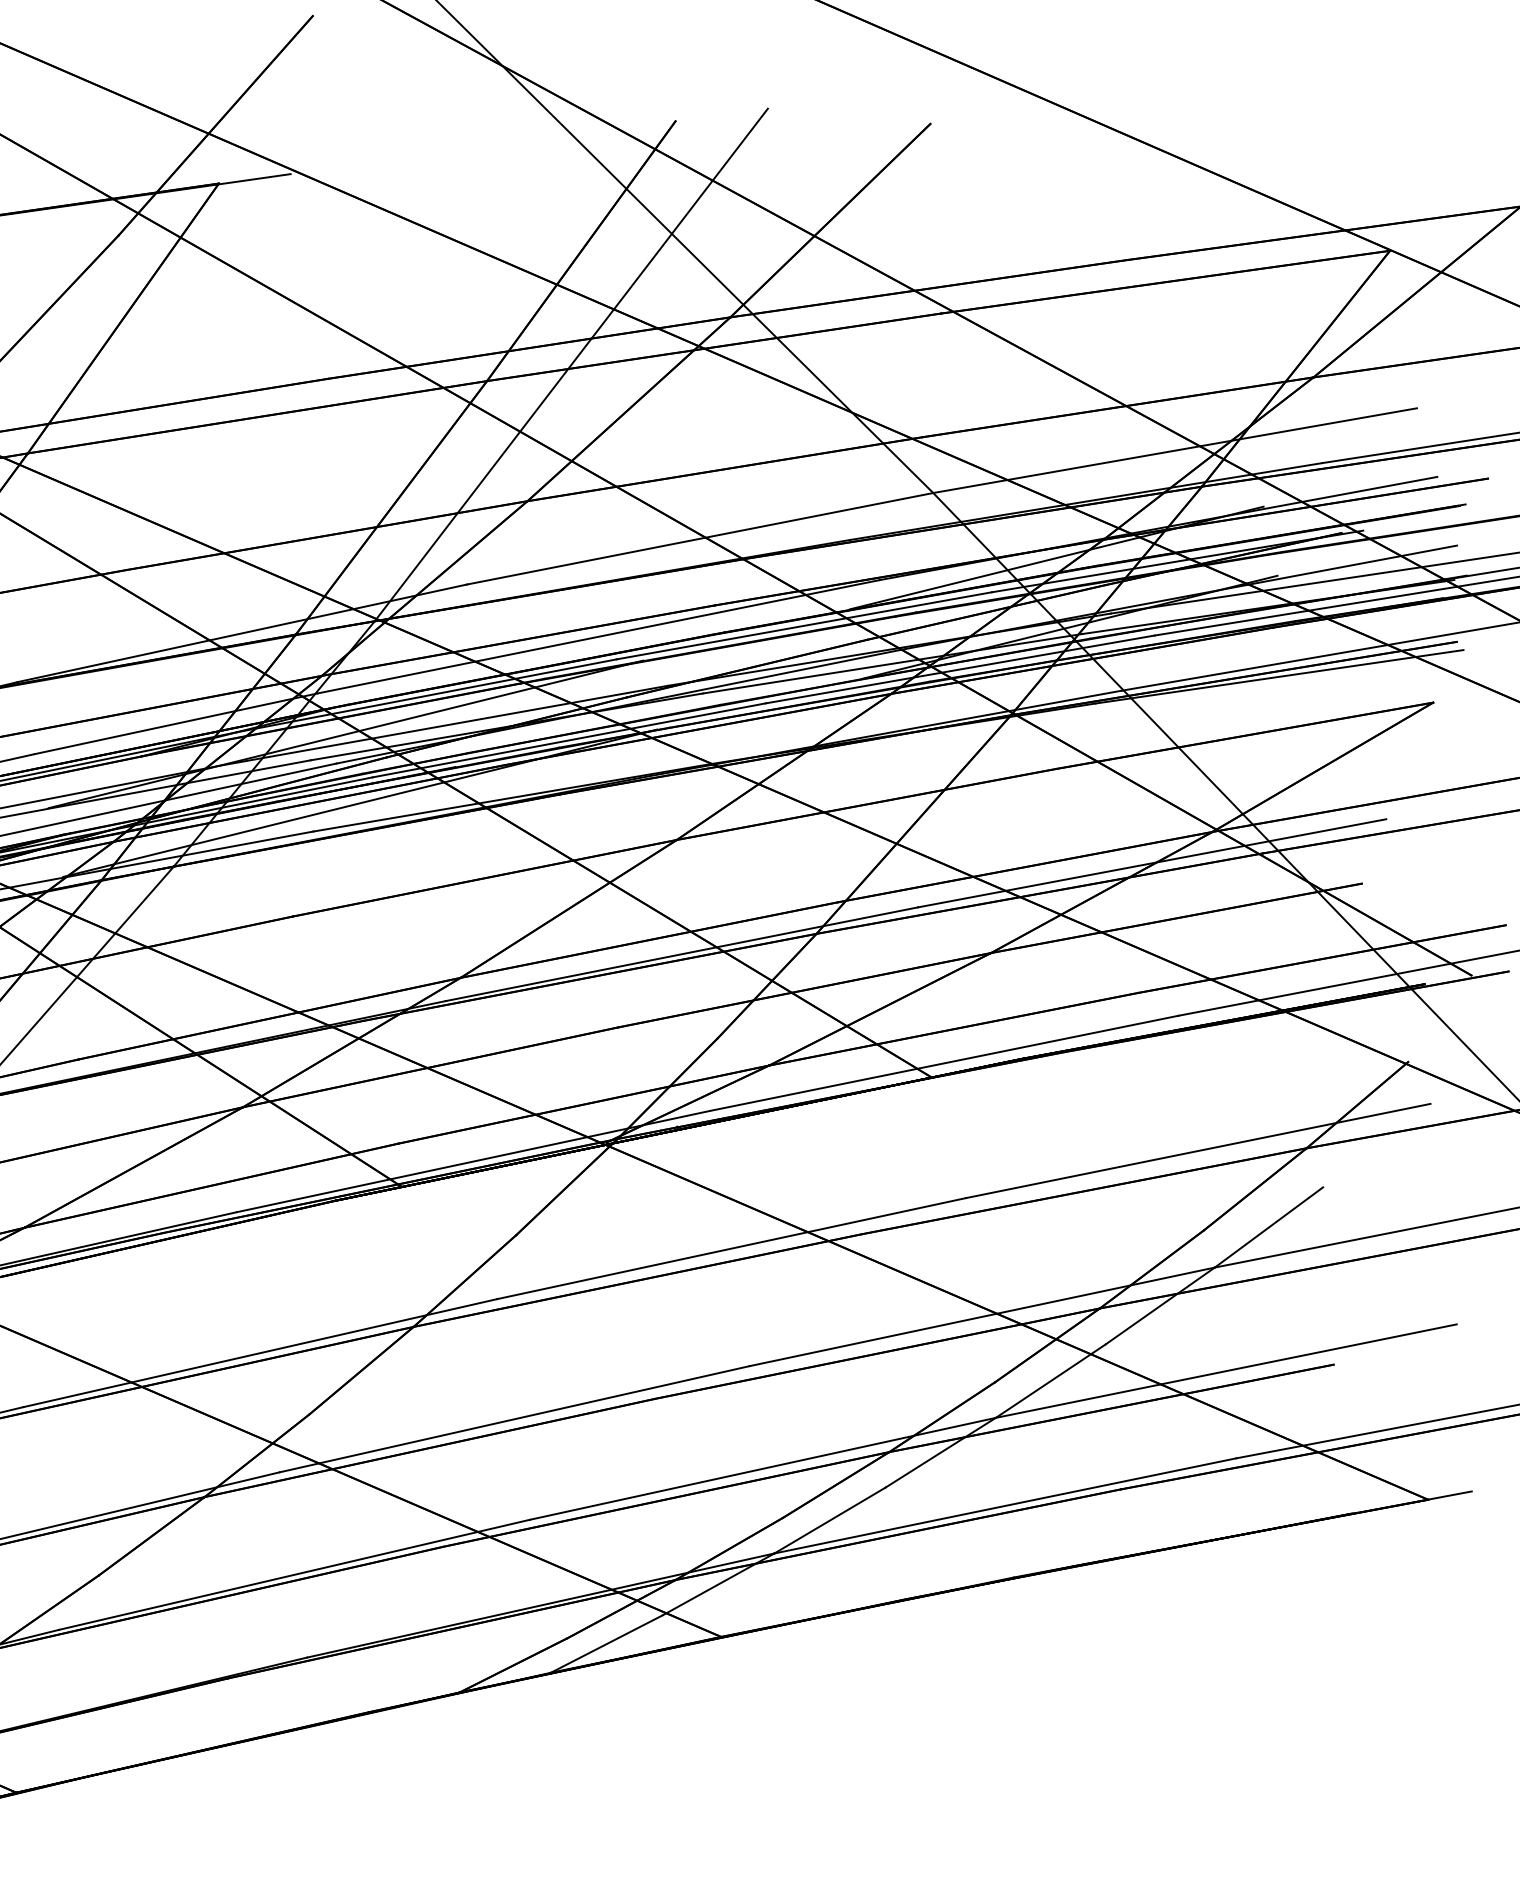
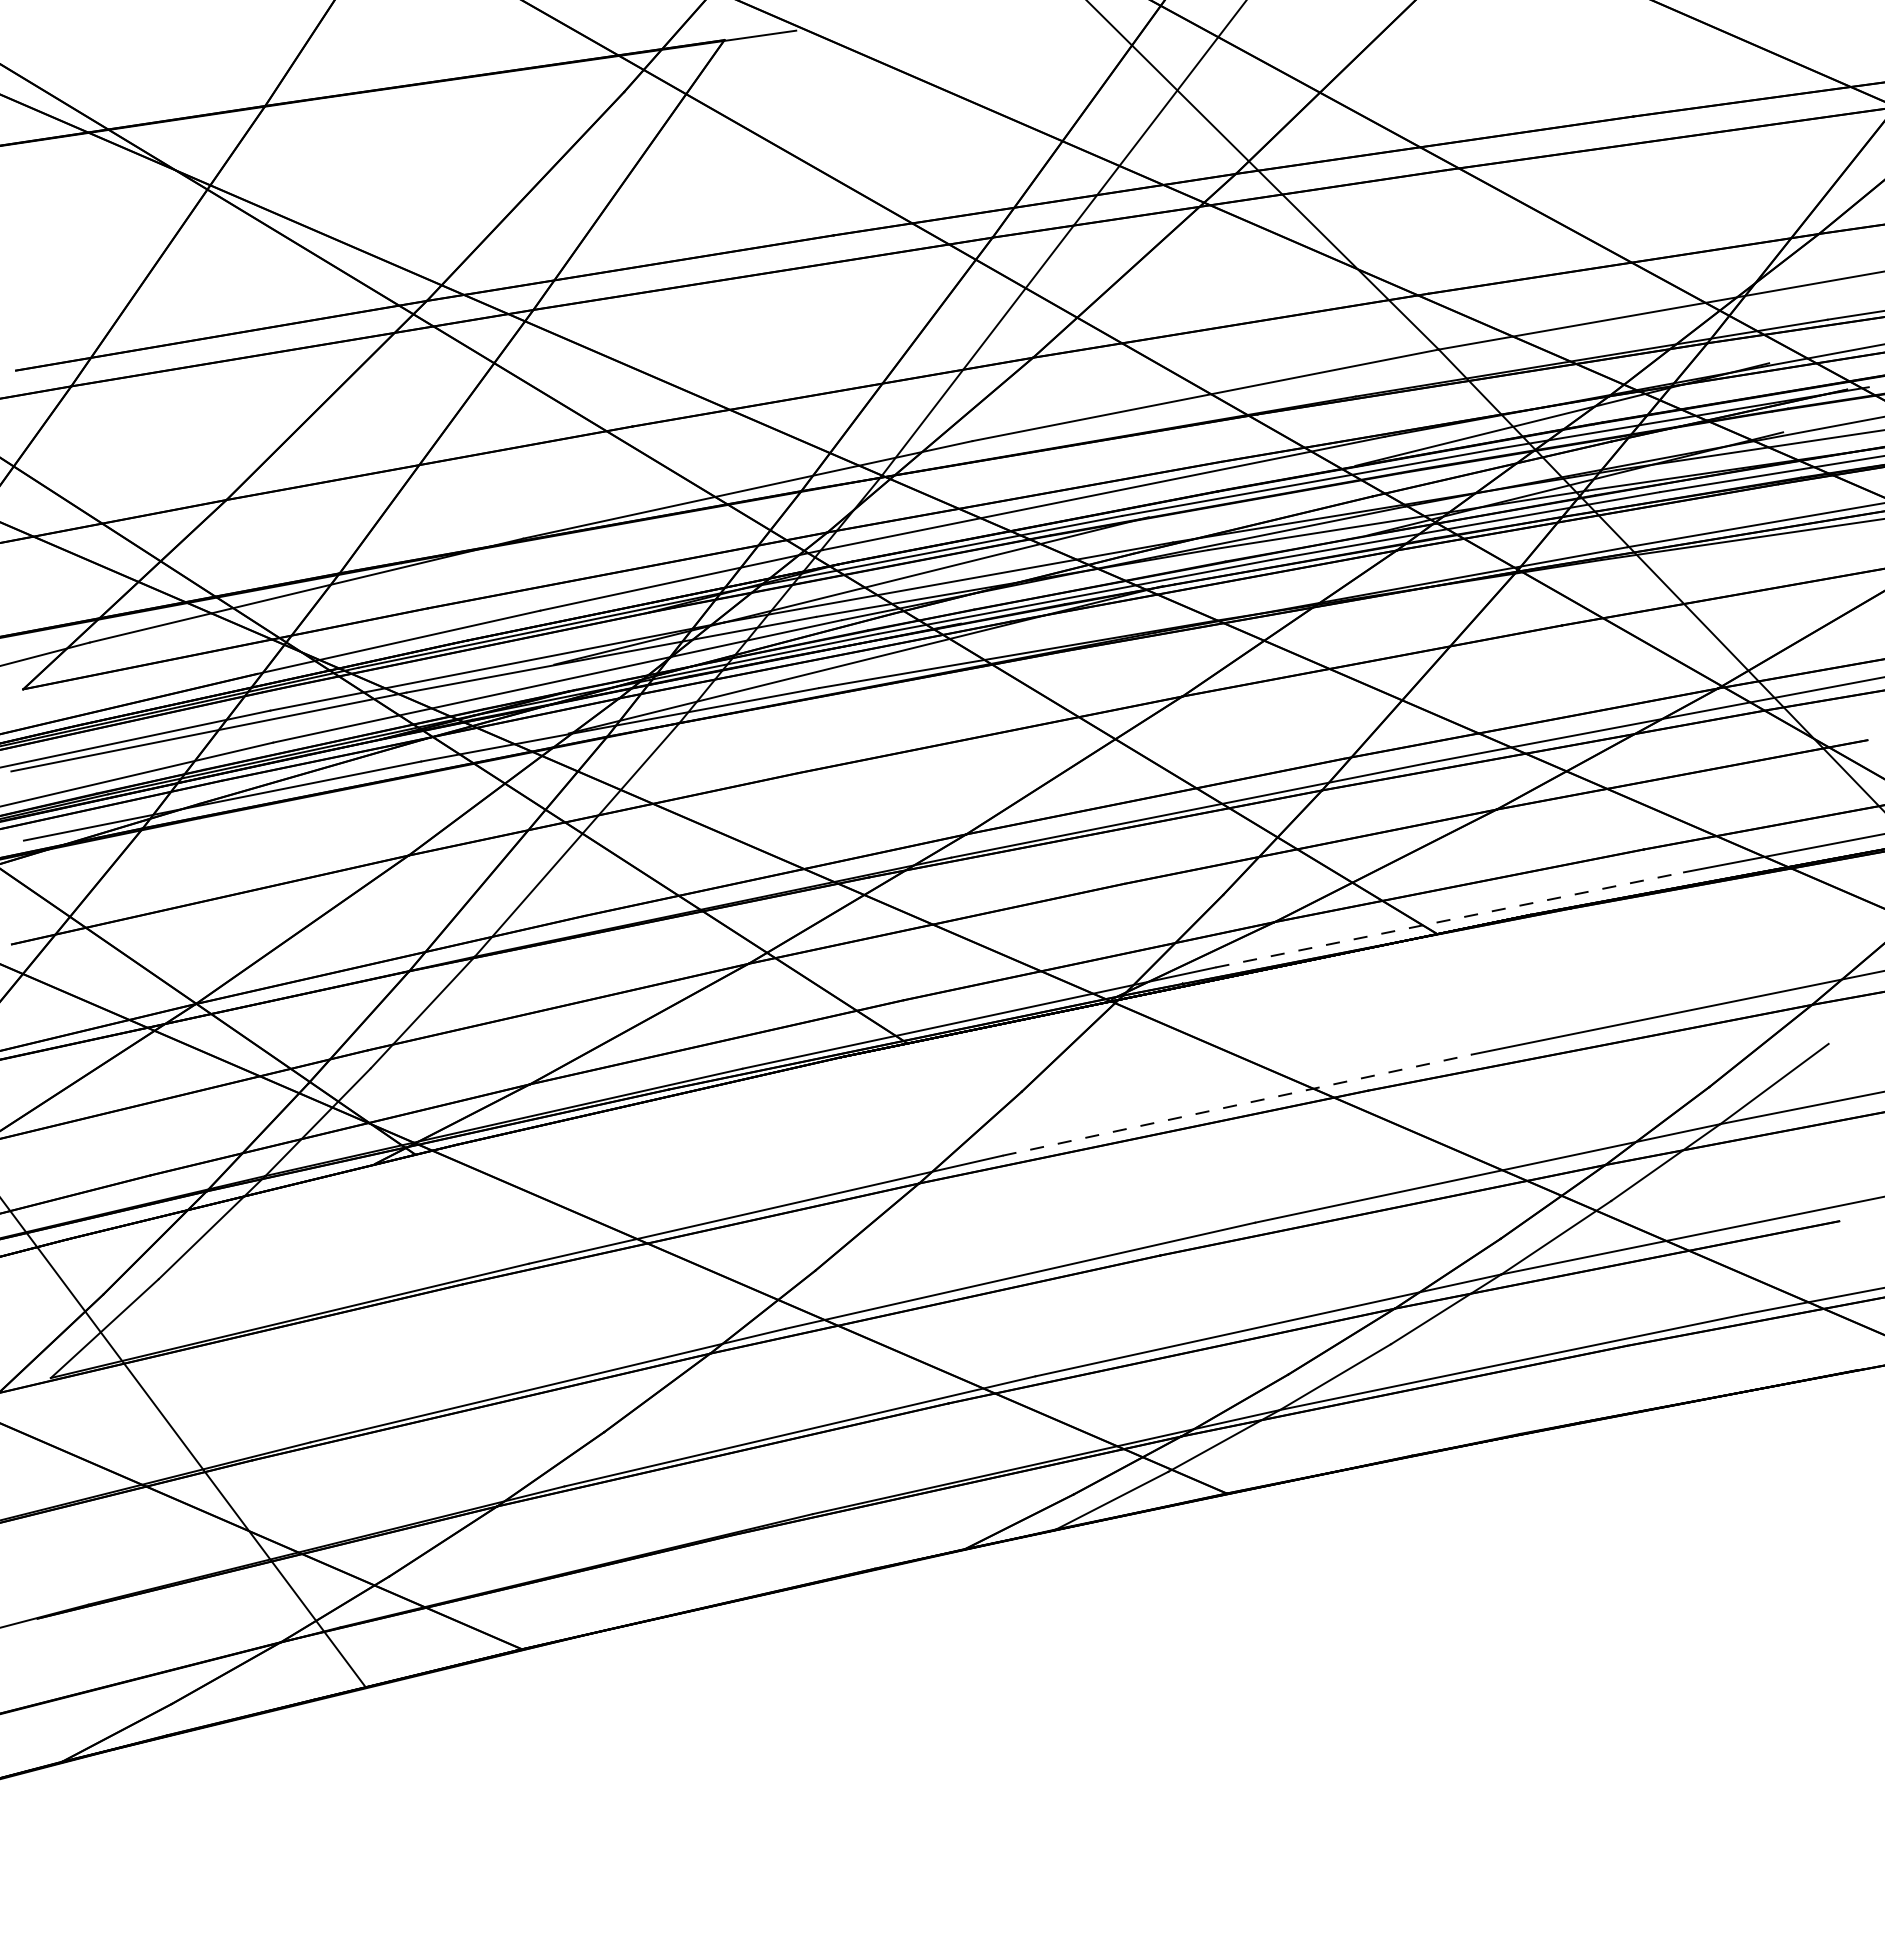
line: (944, 1062) -> (1450, 919), solid -> dashed
line: (731, 1248) -> (1237, 1105), solid -> dashed

